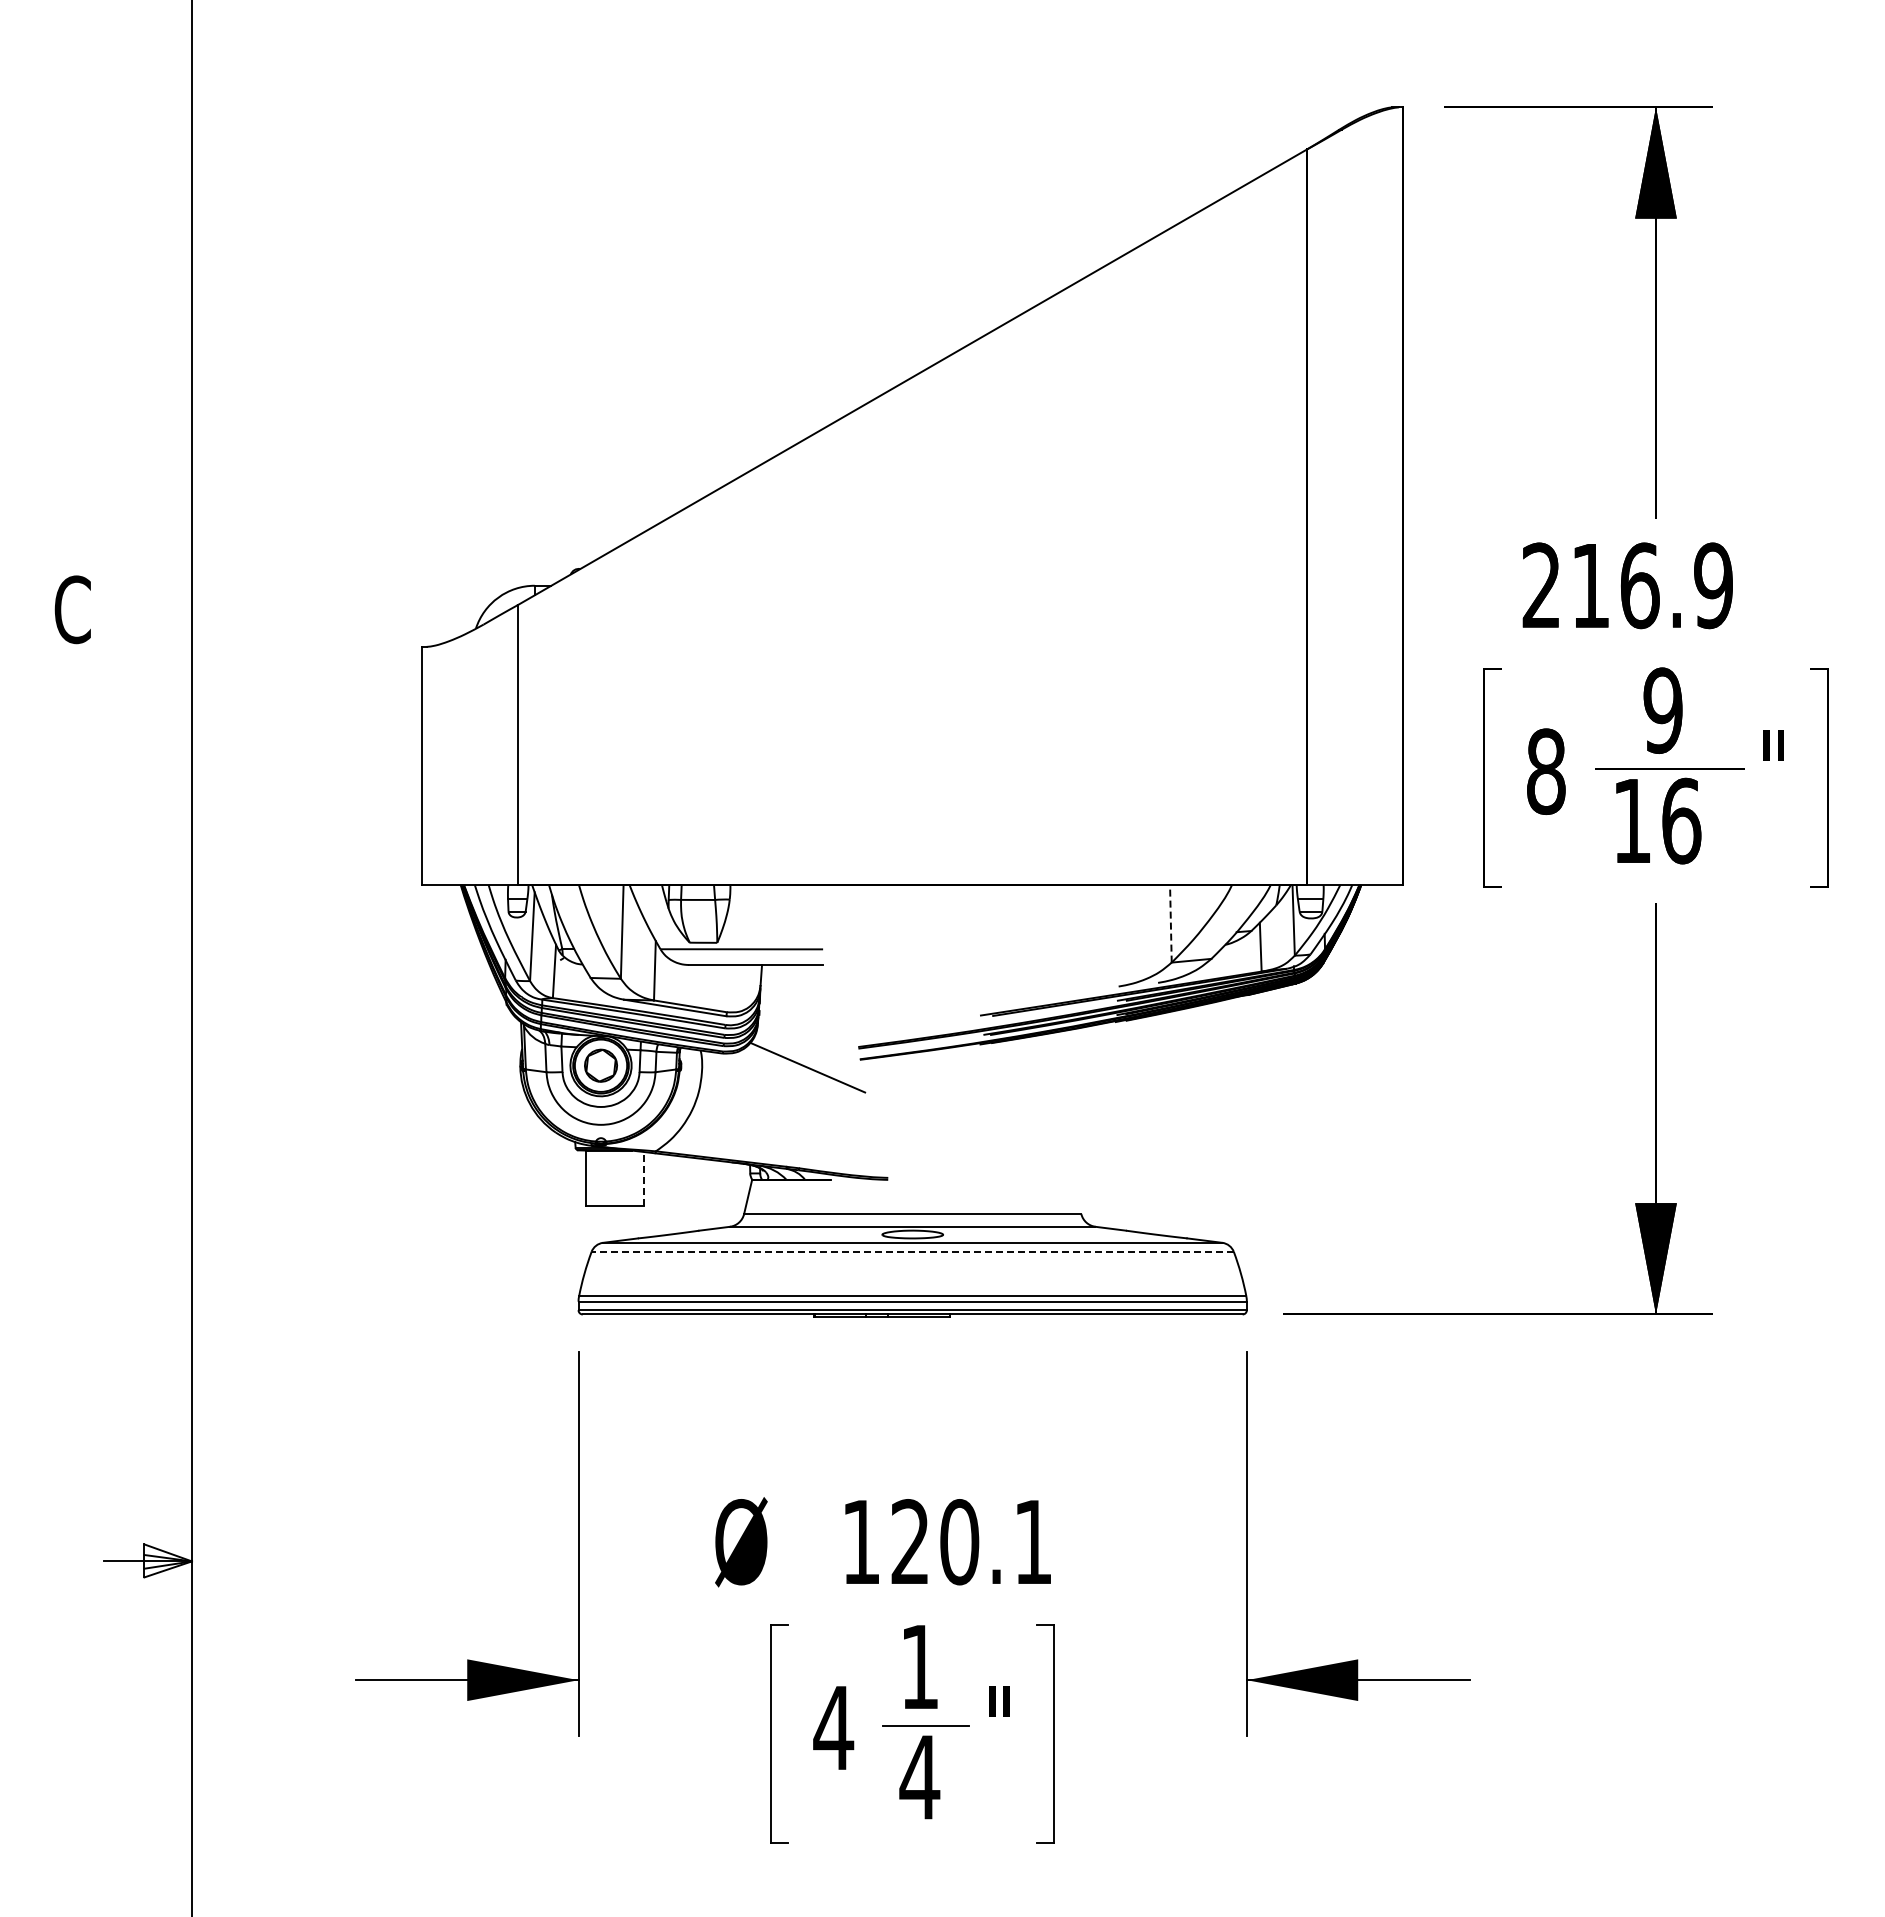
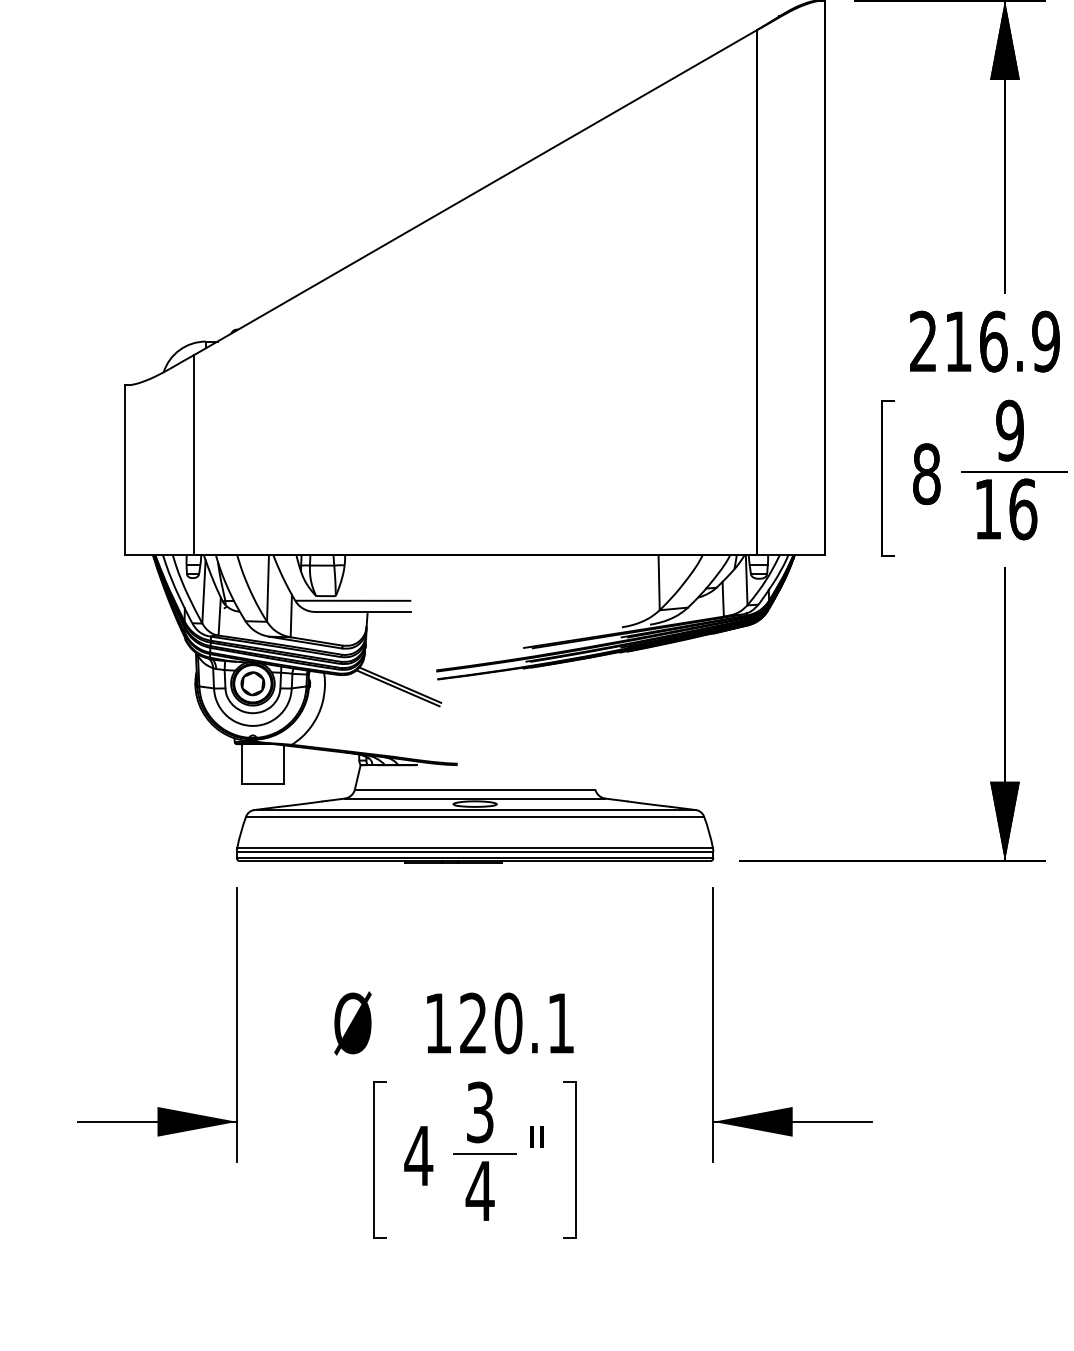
line: (1170, 923) -> (658, 582), dashed -> solid
line: (804, 1071) -> (397, 687), added
line: (644, 1178) -> (283, 764), dashed -> solid
line: (912, 1251) -> (474, 816), dashed -> solid
text: (919, 1666) -> (479, 1112), 1 -> 3

